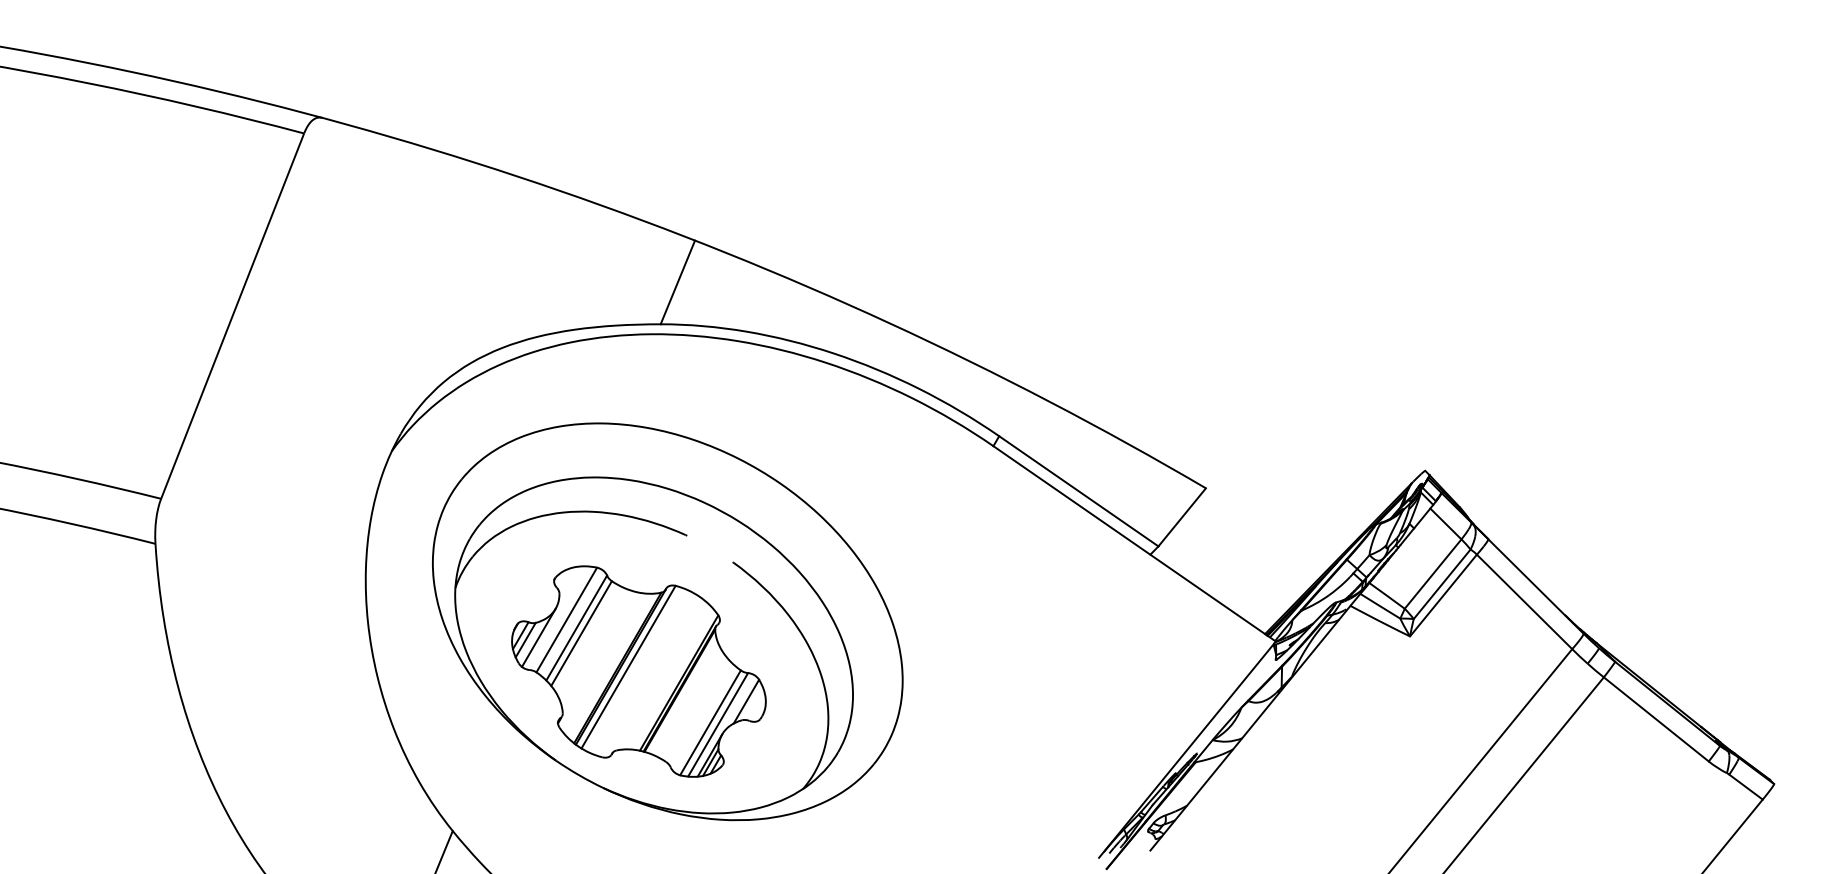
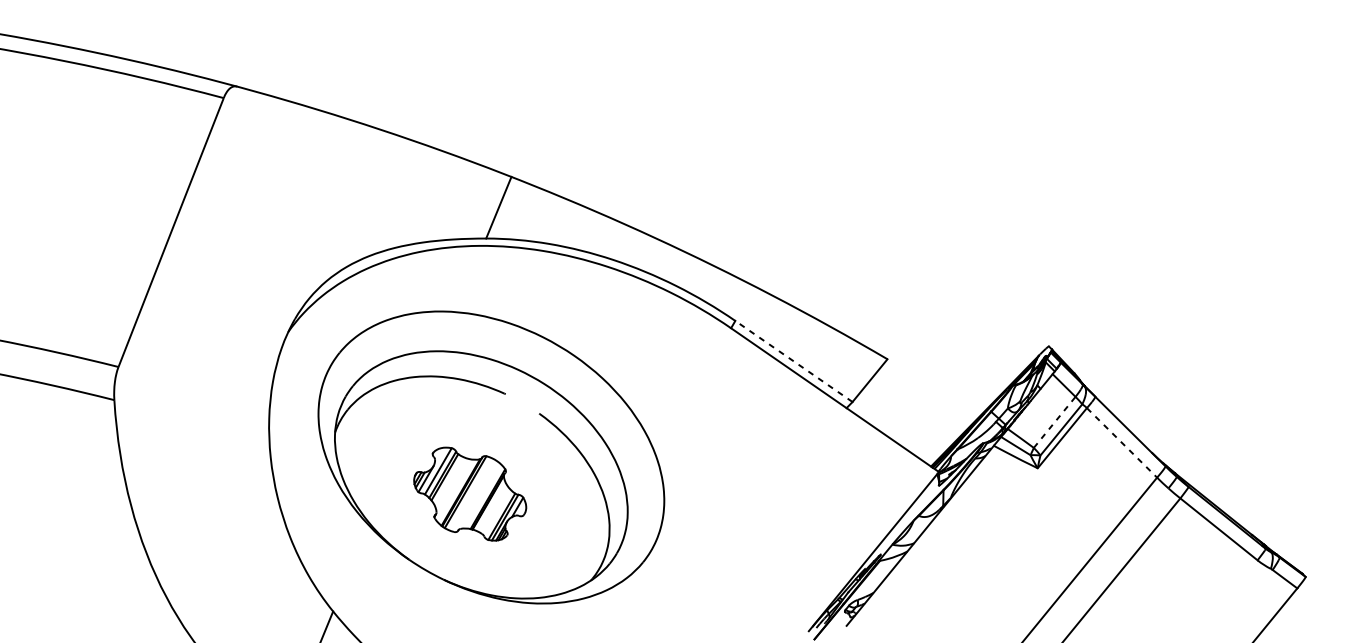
line: (1078, 491) -> (793, 361), solid -> dashed
line: (1433, 574) -> (1054, 422), solid -> dashed
line: (1524, 602) -> (1121, 443), solid -> dashed
part: (638, 671) -> (469, 494), size x0.6

